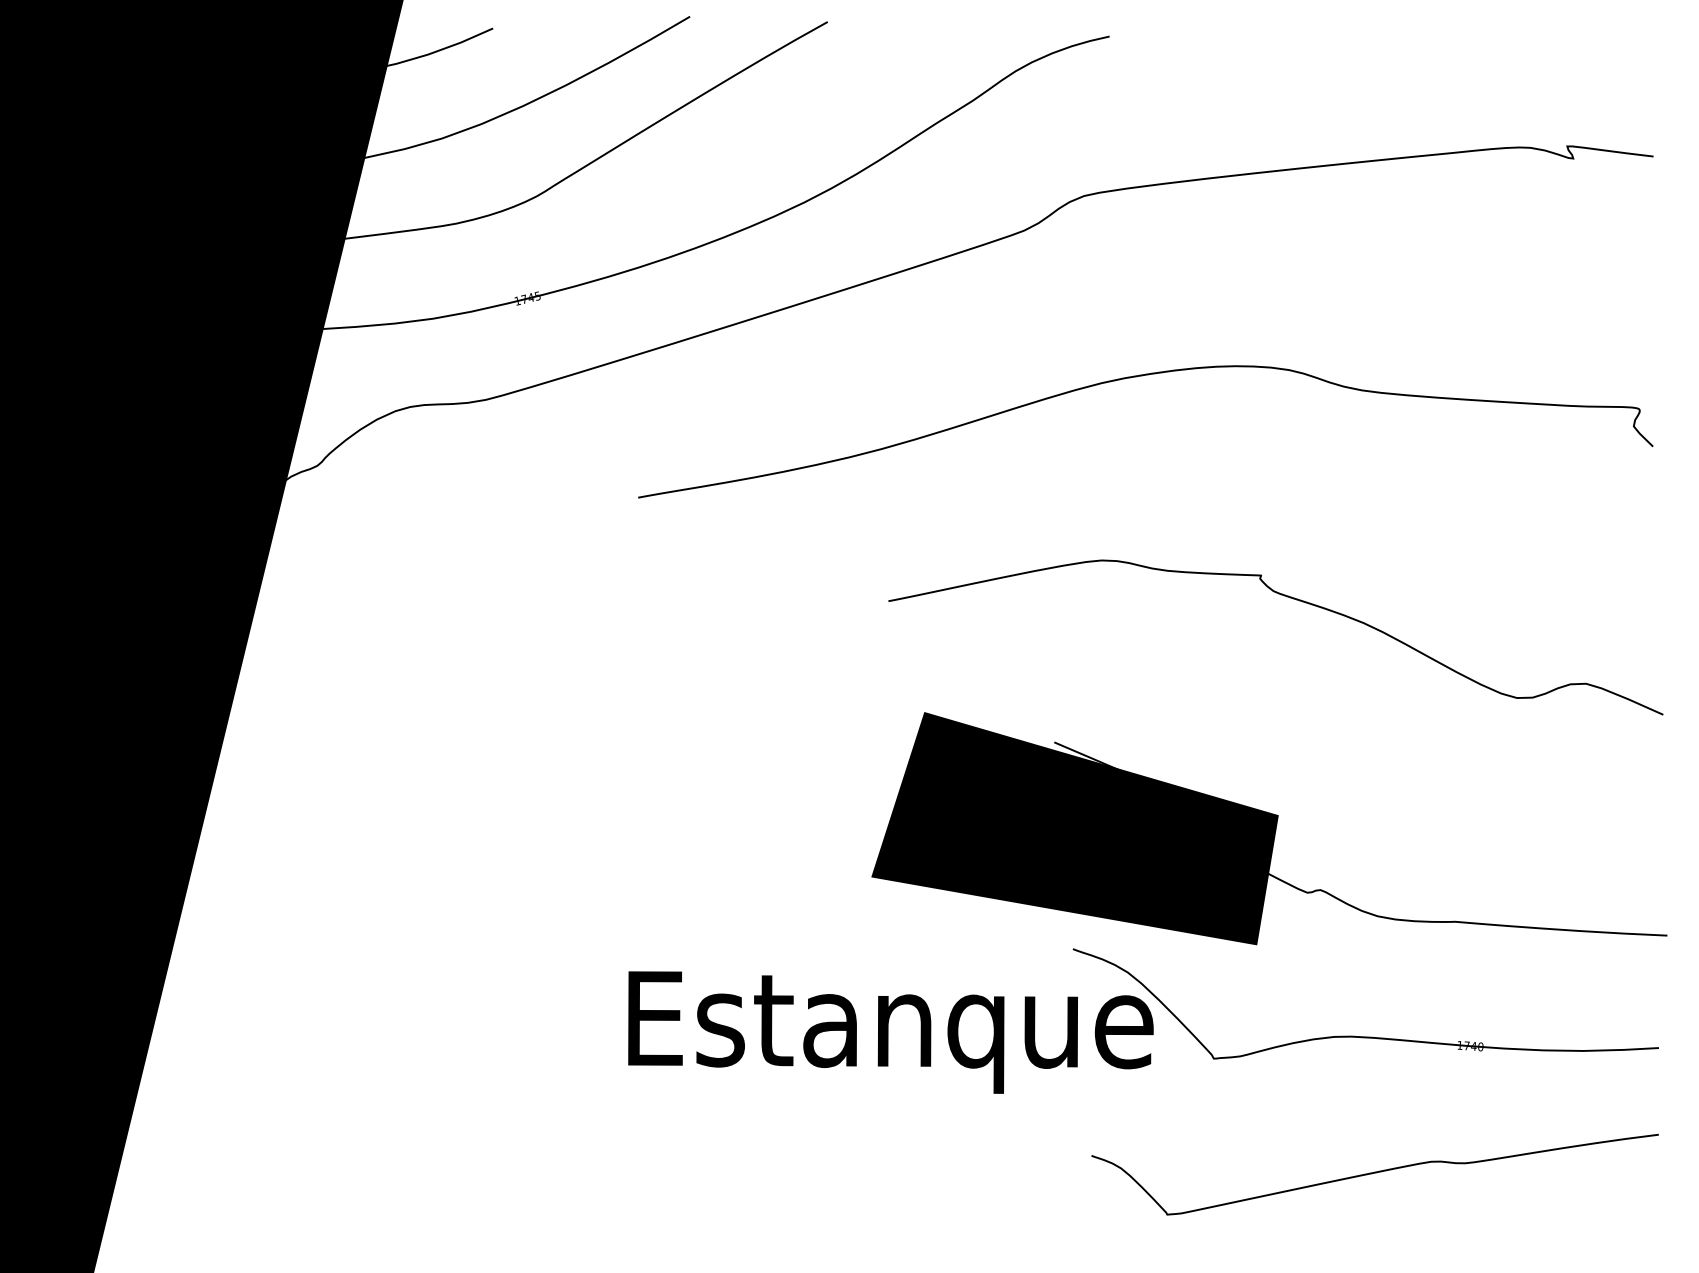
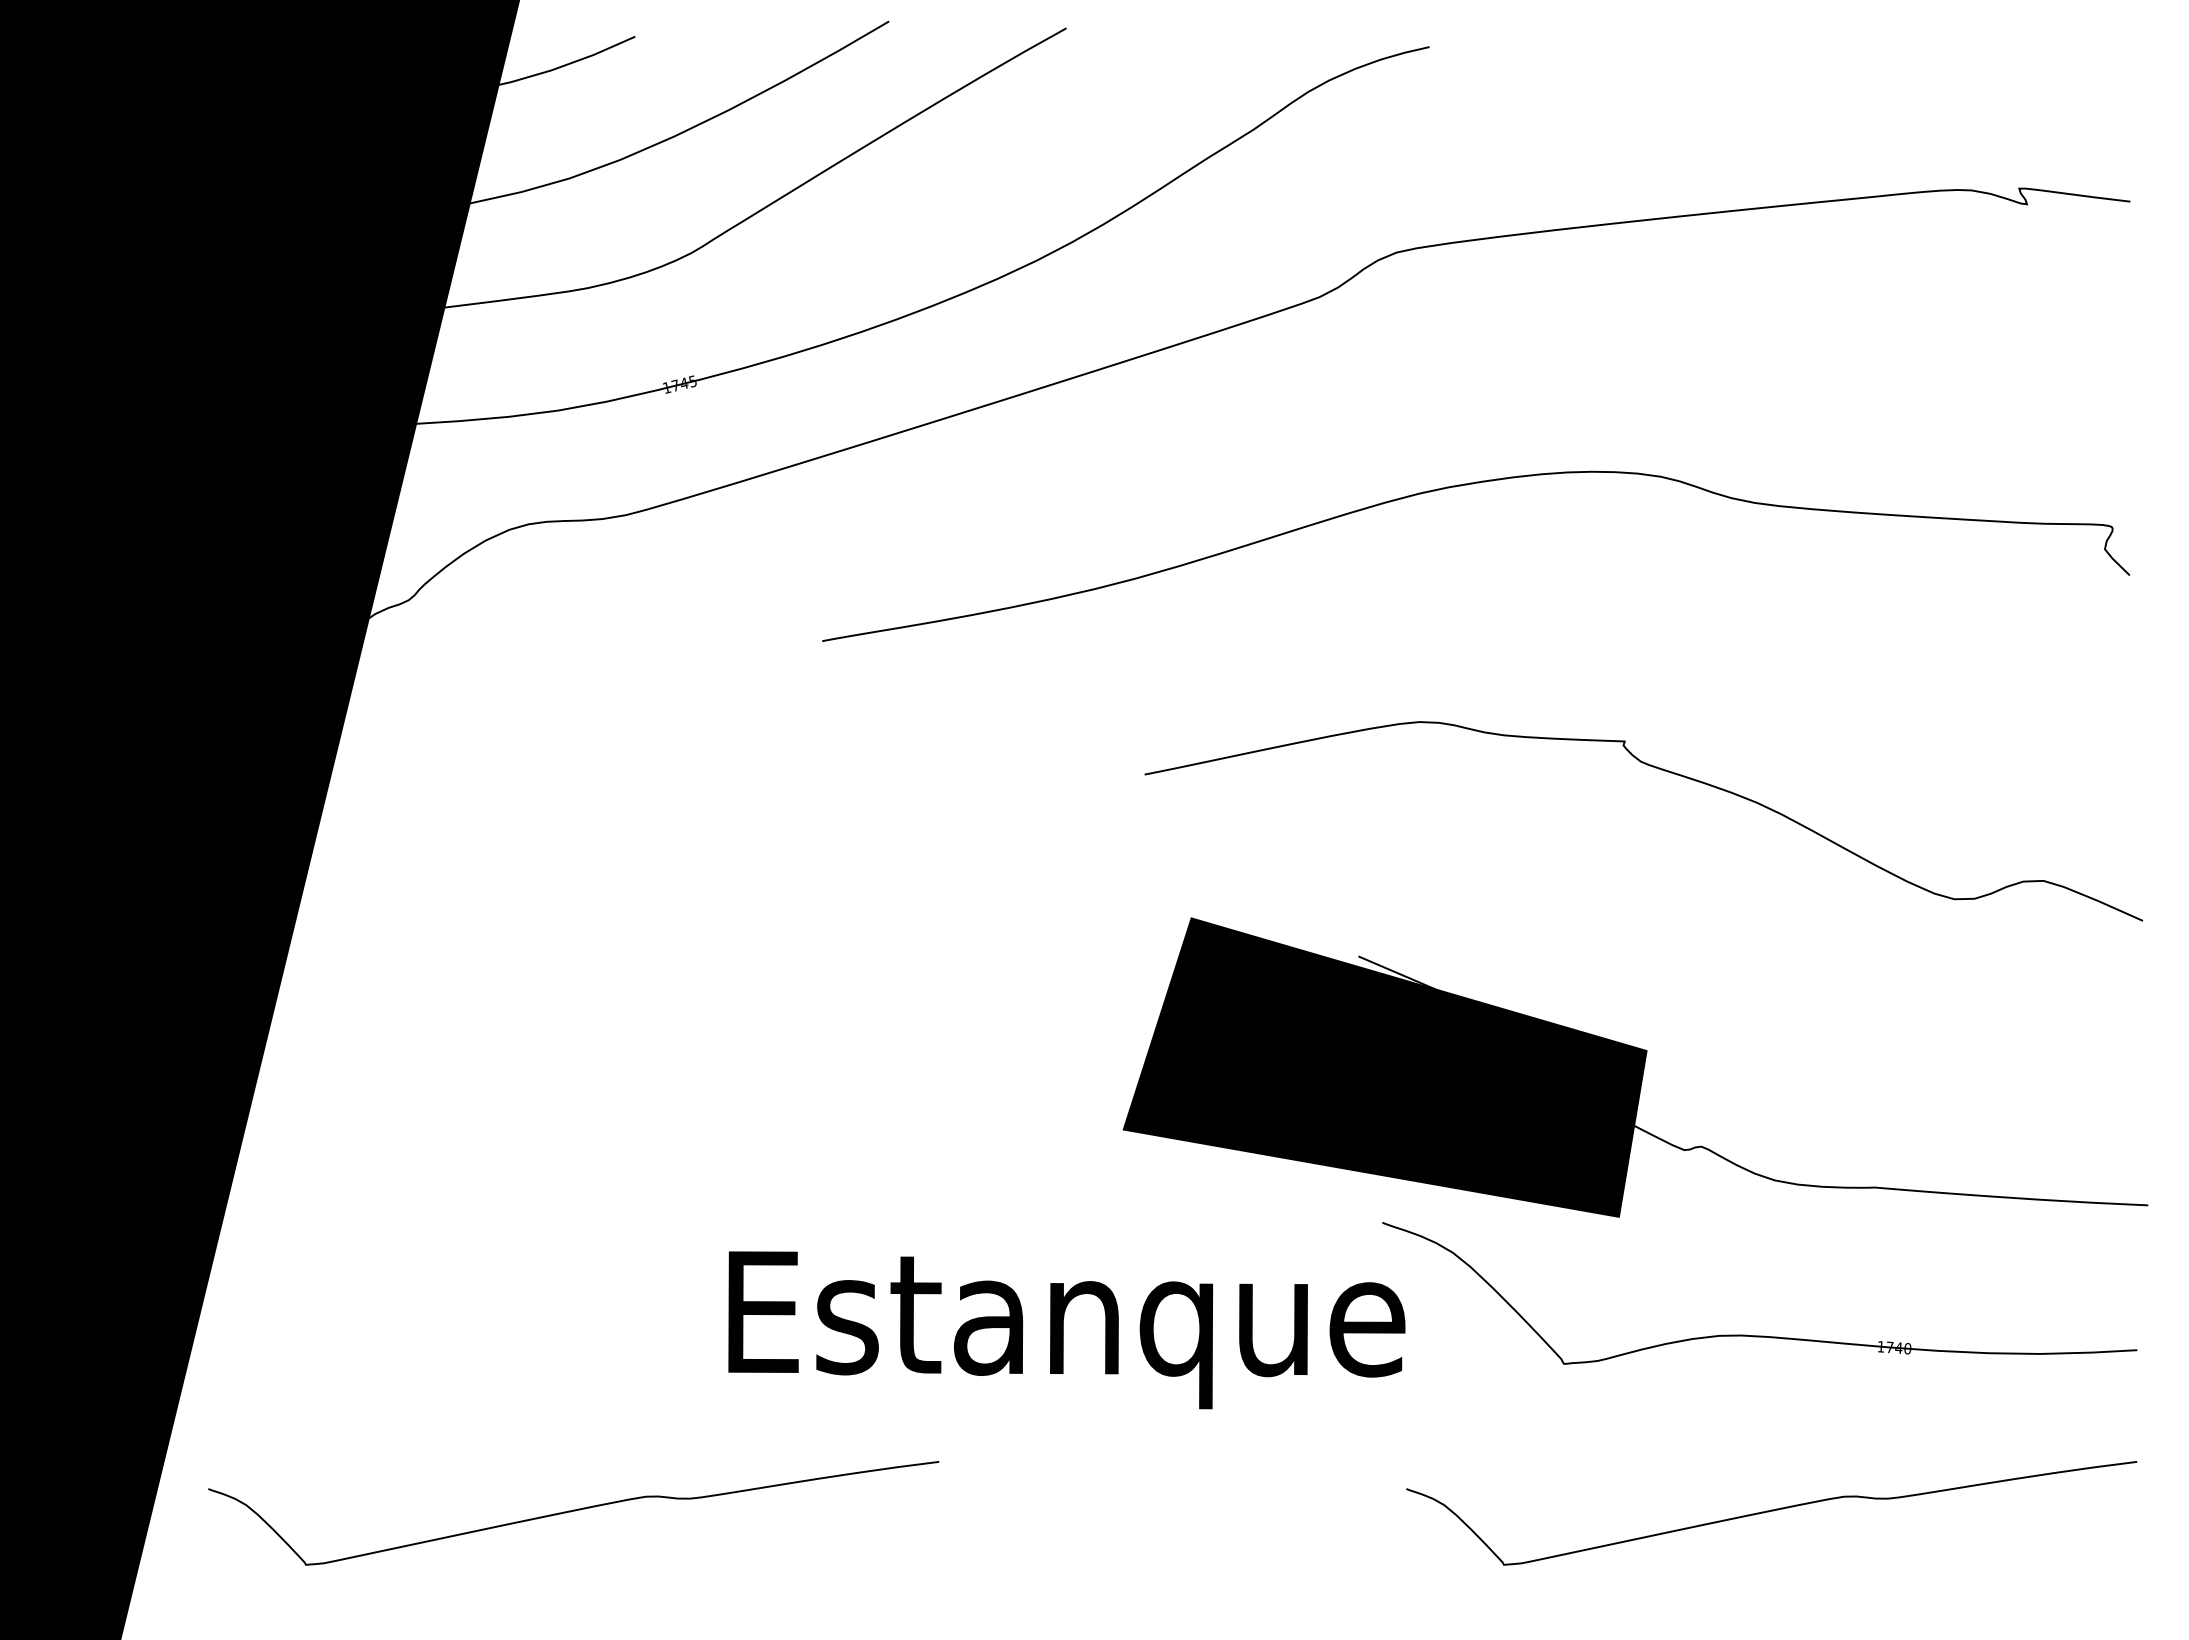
text: (890, 1032) -> (1066, 1330), moved
curve: (445, 1173) -> (573, 1511), added

